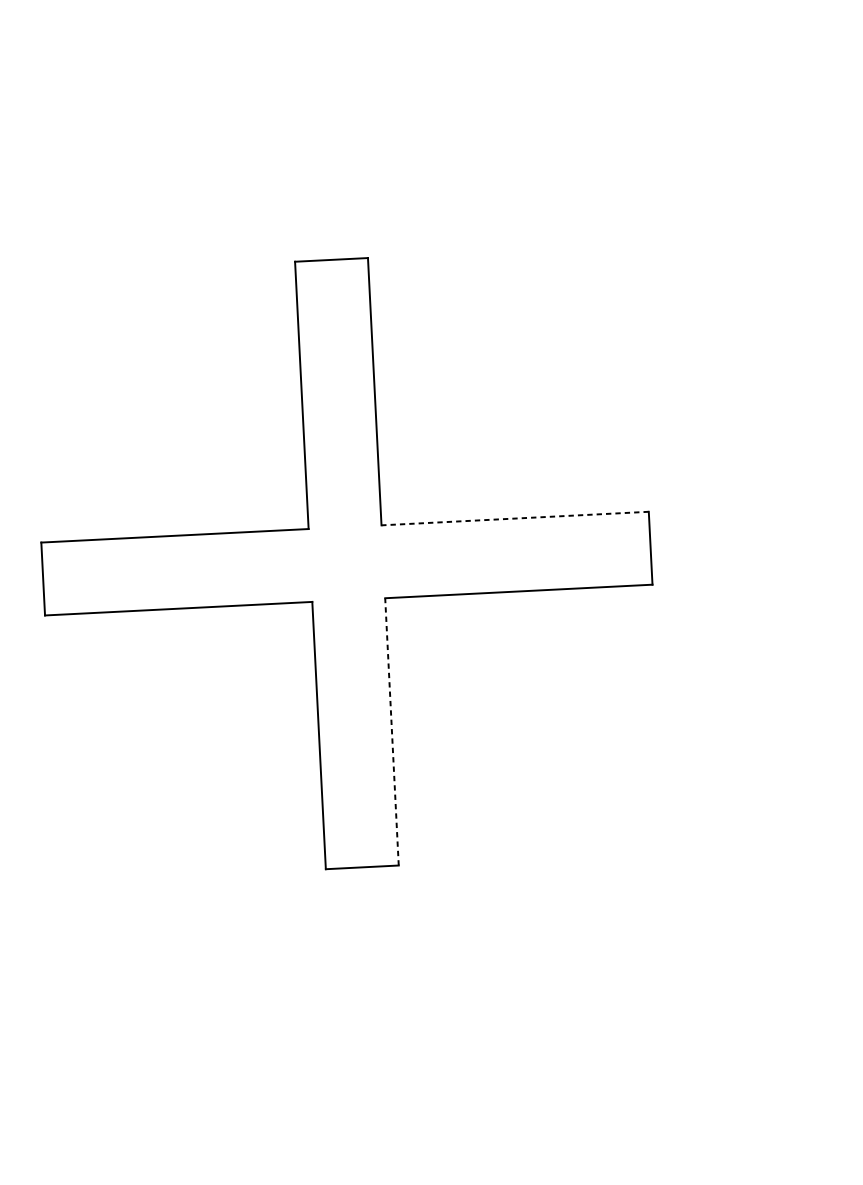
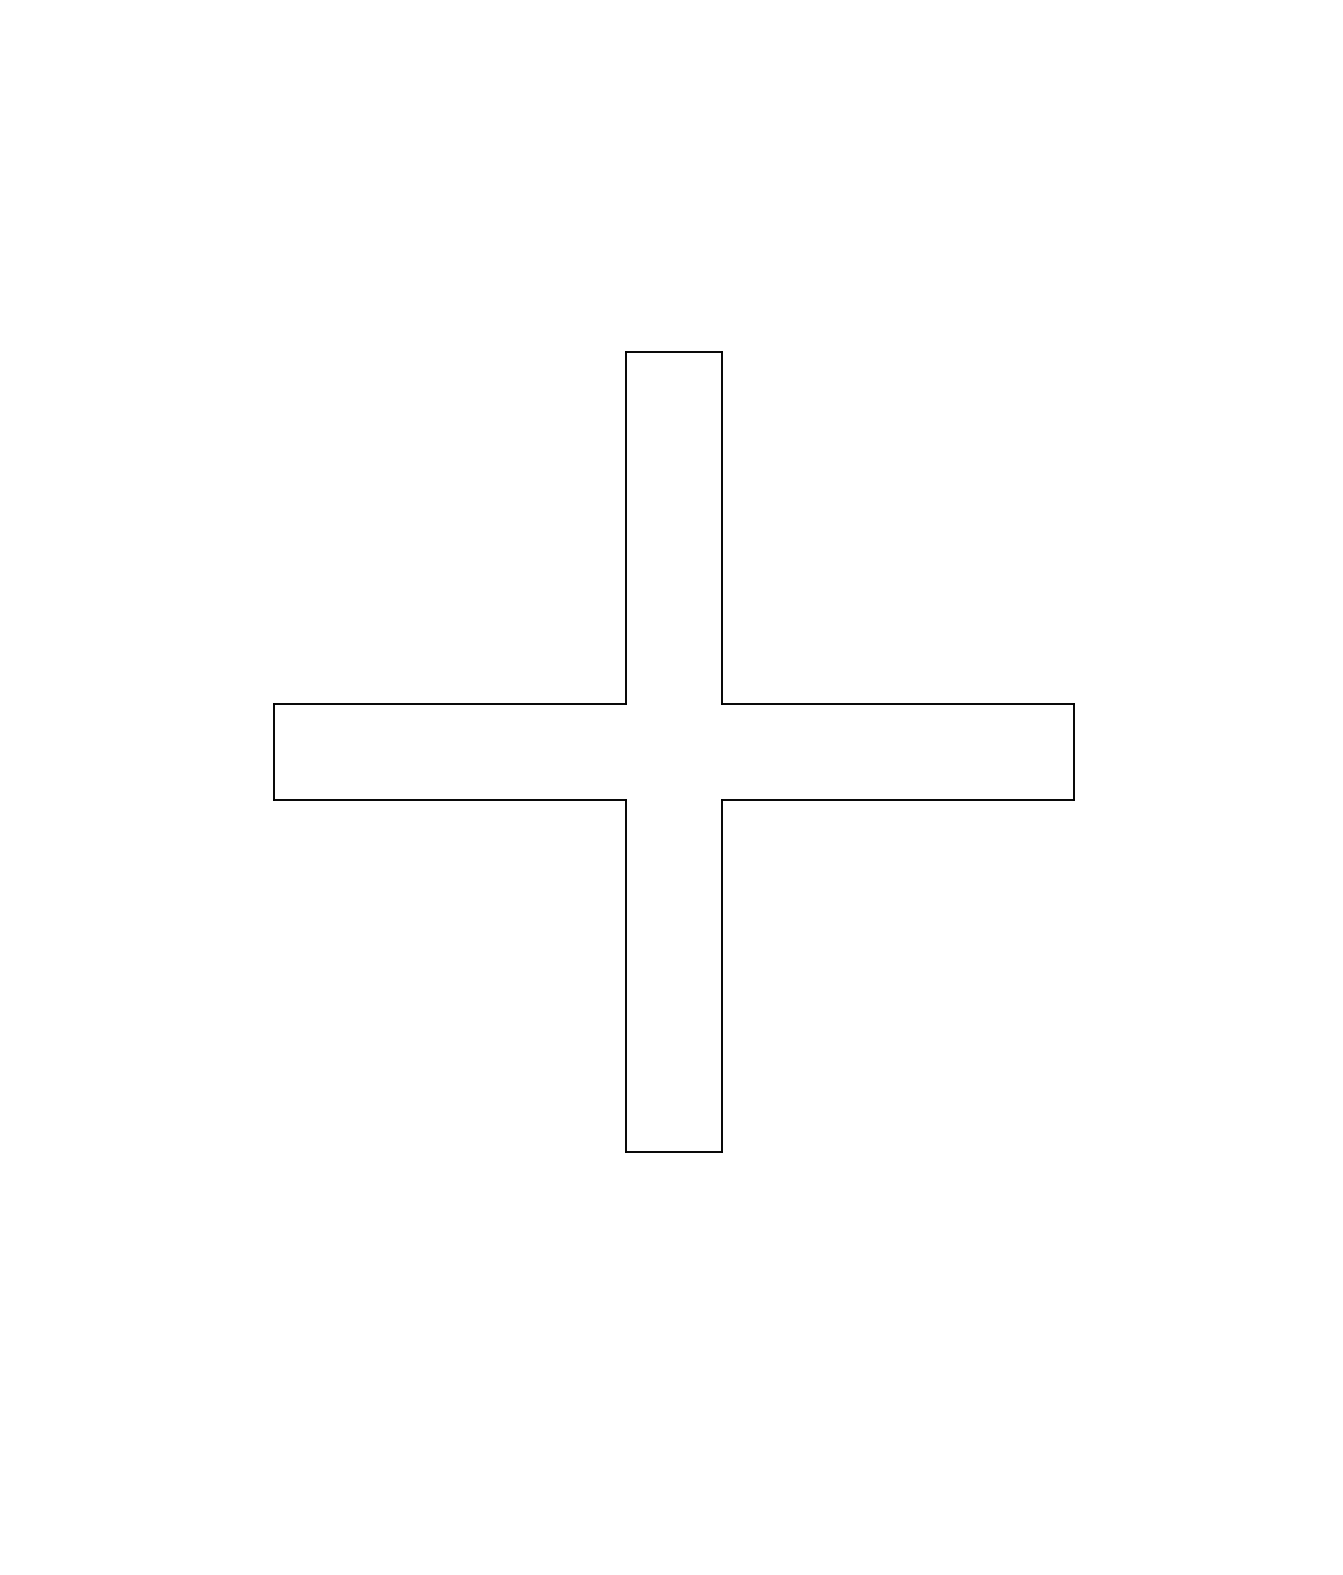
line: (514, 518) -> (897, 704), dashed -> solid
line: (391, 731) -> (721, 975), dashed -> solid

